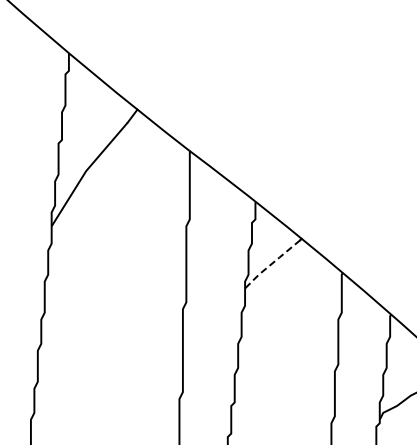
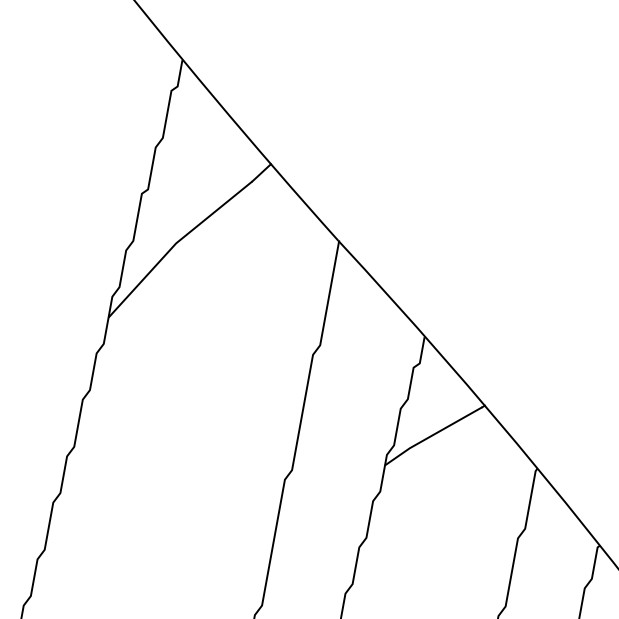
line: (271, 263) -> (432, 434), dashed -> solid

